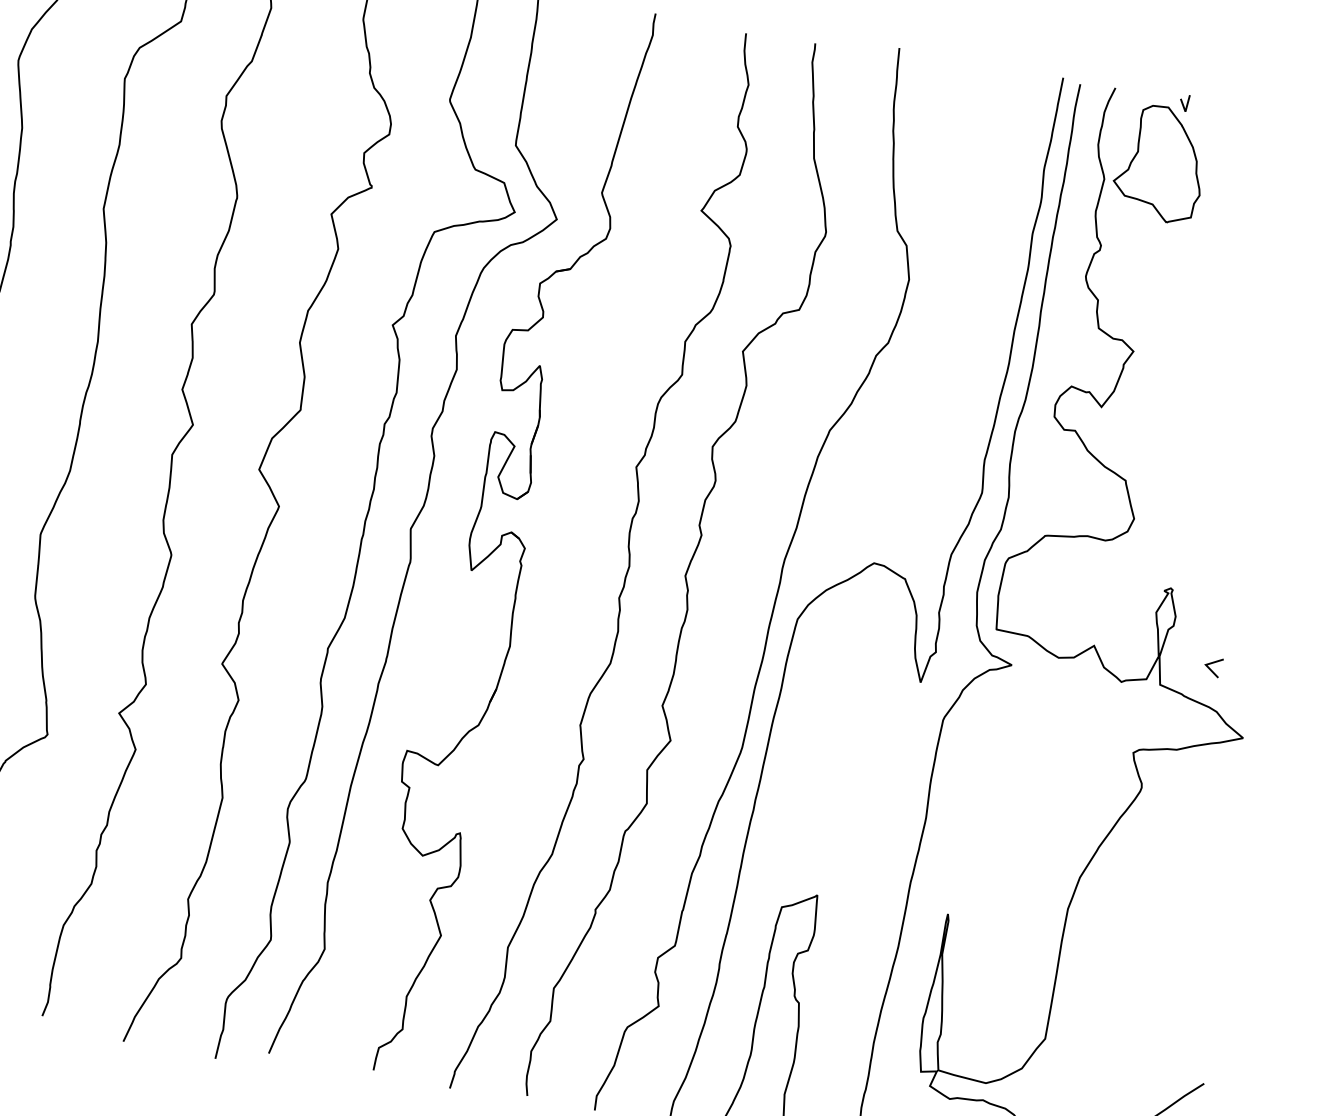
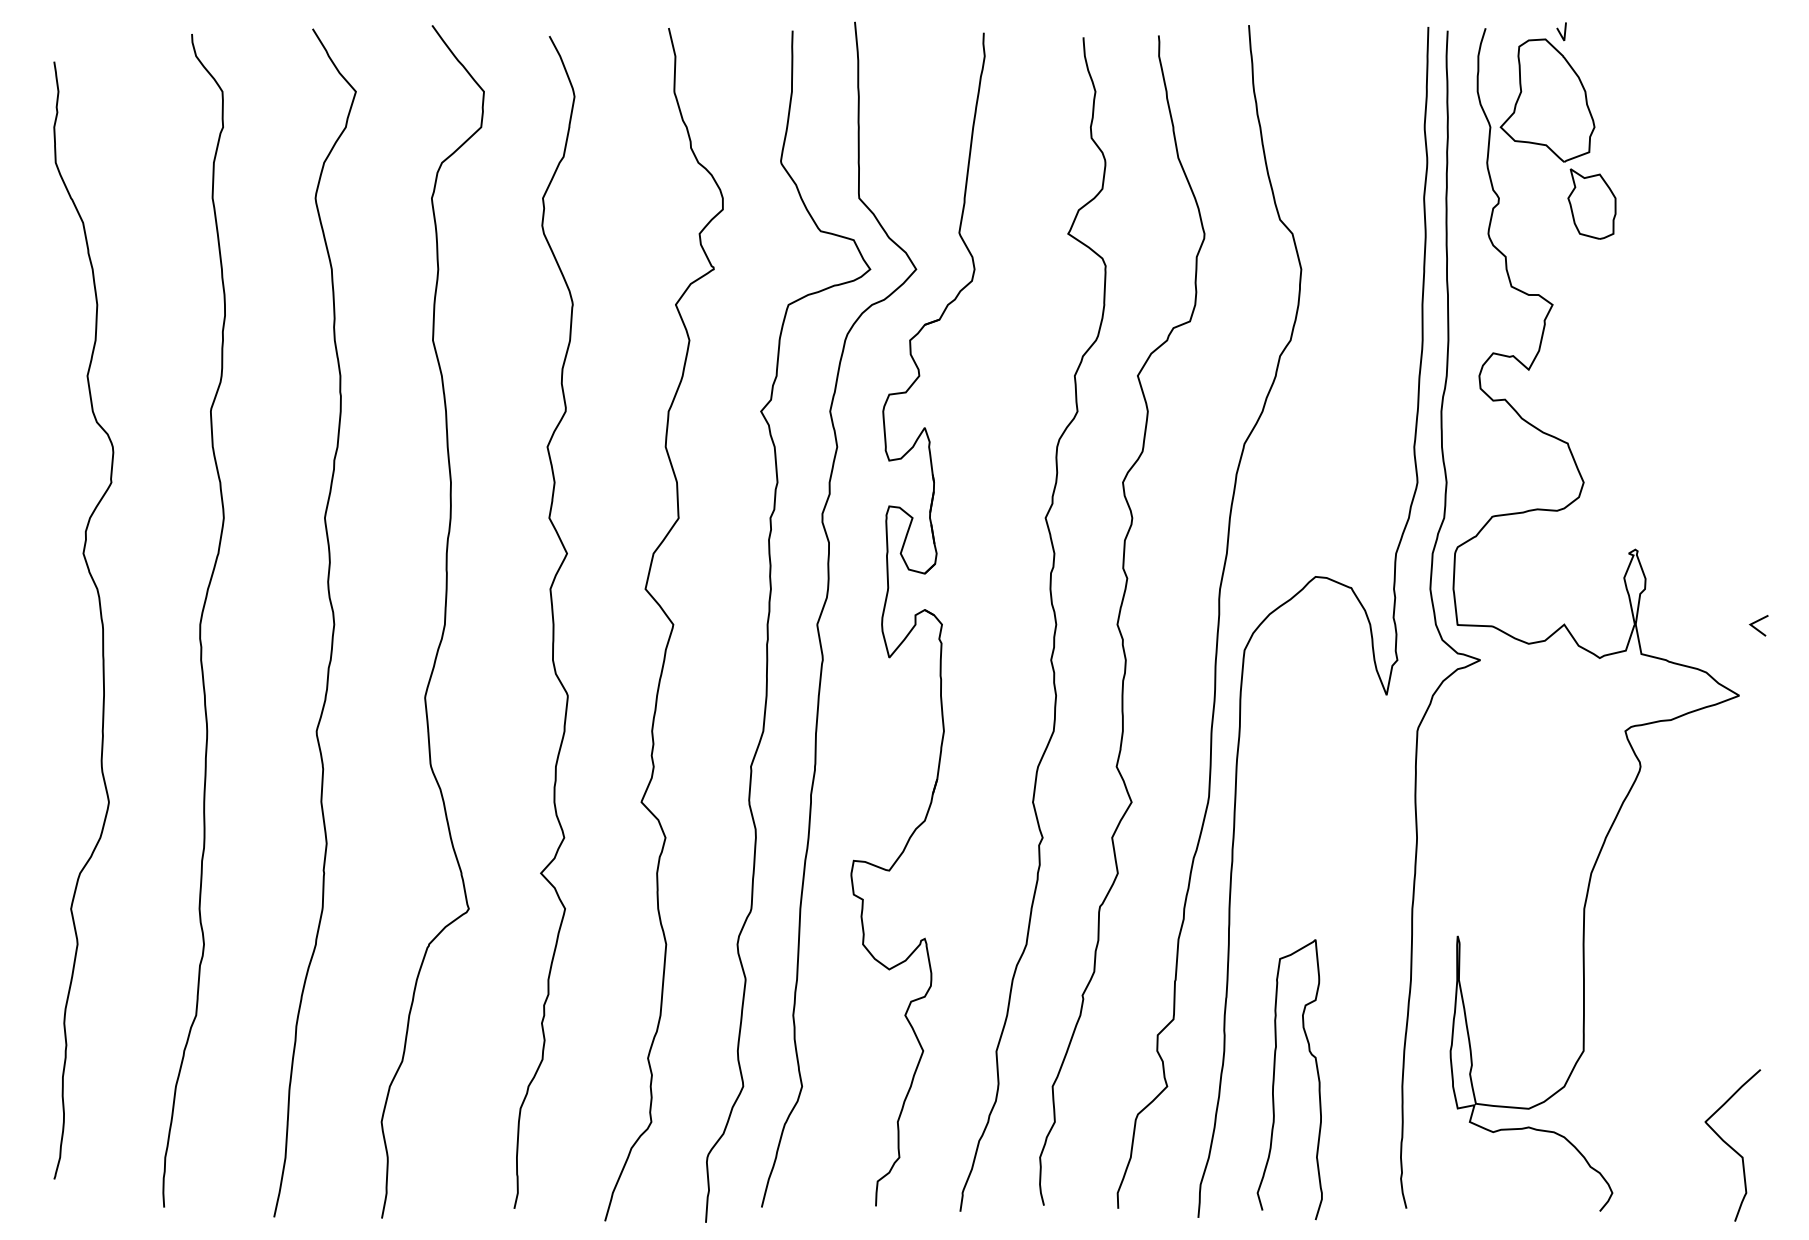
part: (1184, 264) -> (1591, 203), added
line: (1211, 668) -> (1756, 627), moved

